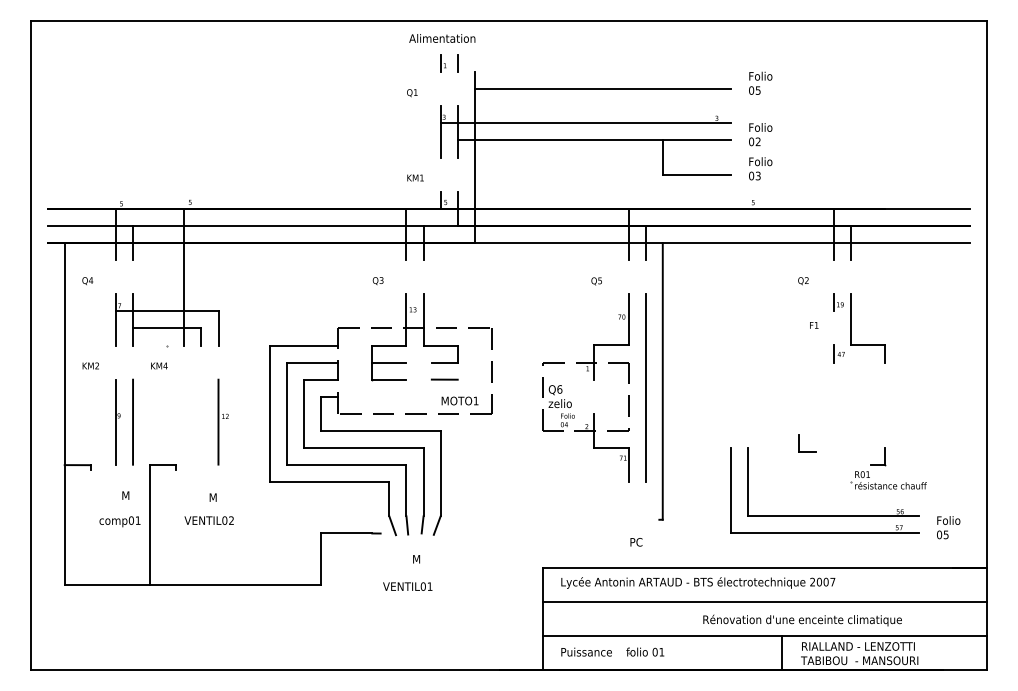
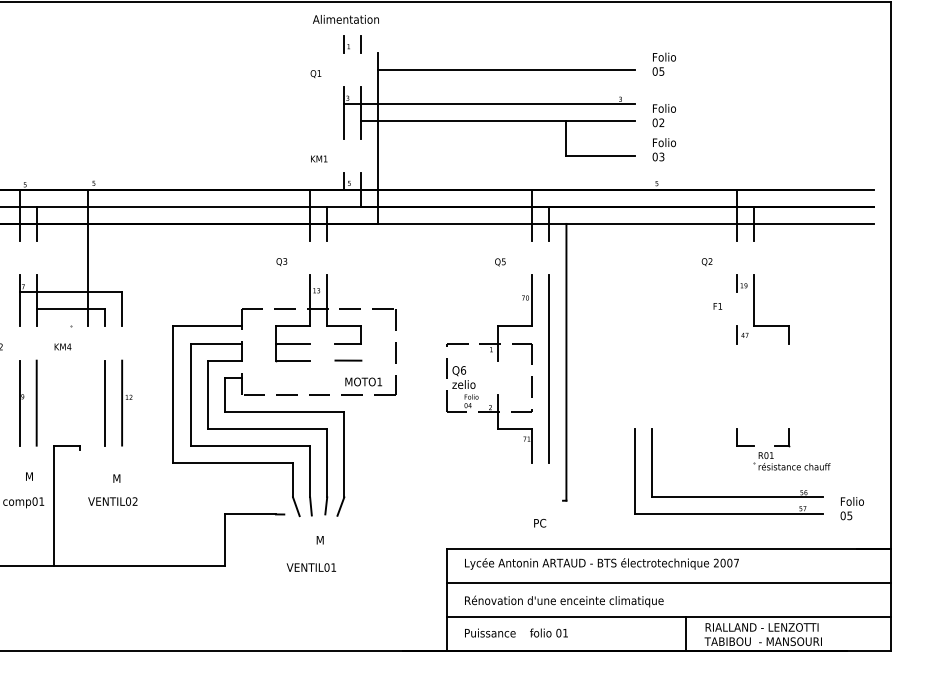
line: (201, 422) -> (105, 403), added
part: (799, 443) -> (738, 437), moved
text: (802, 620) -> (564, 601), moved

